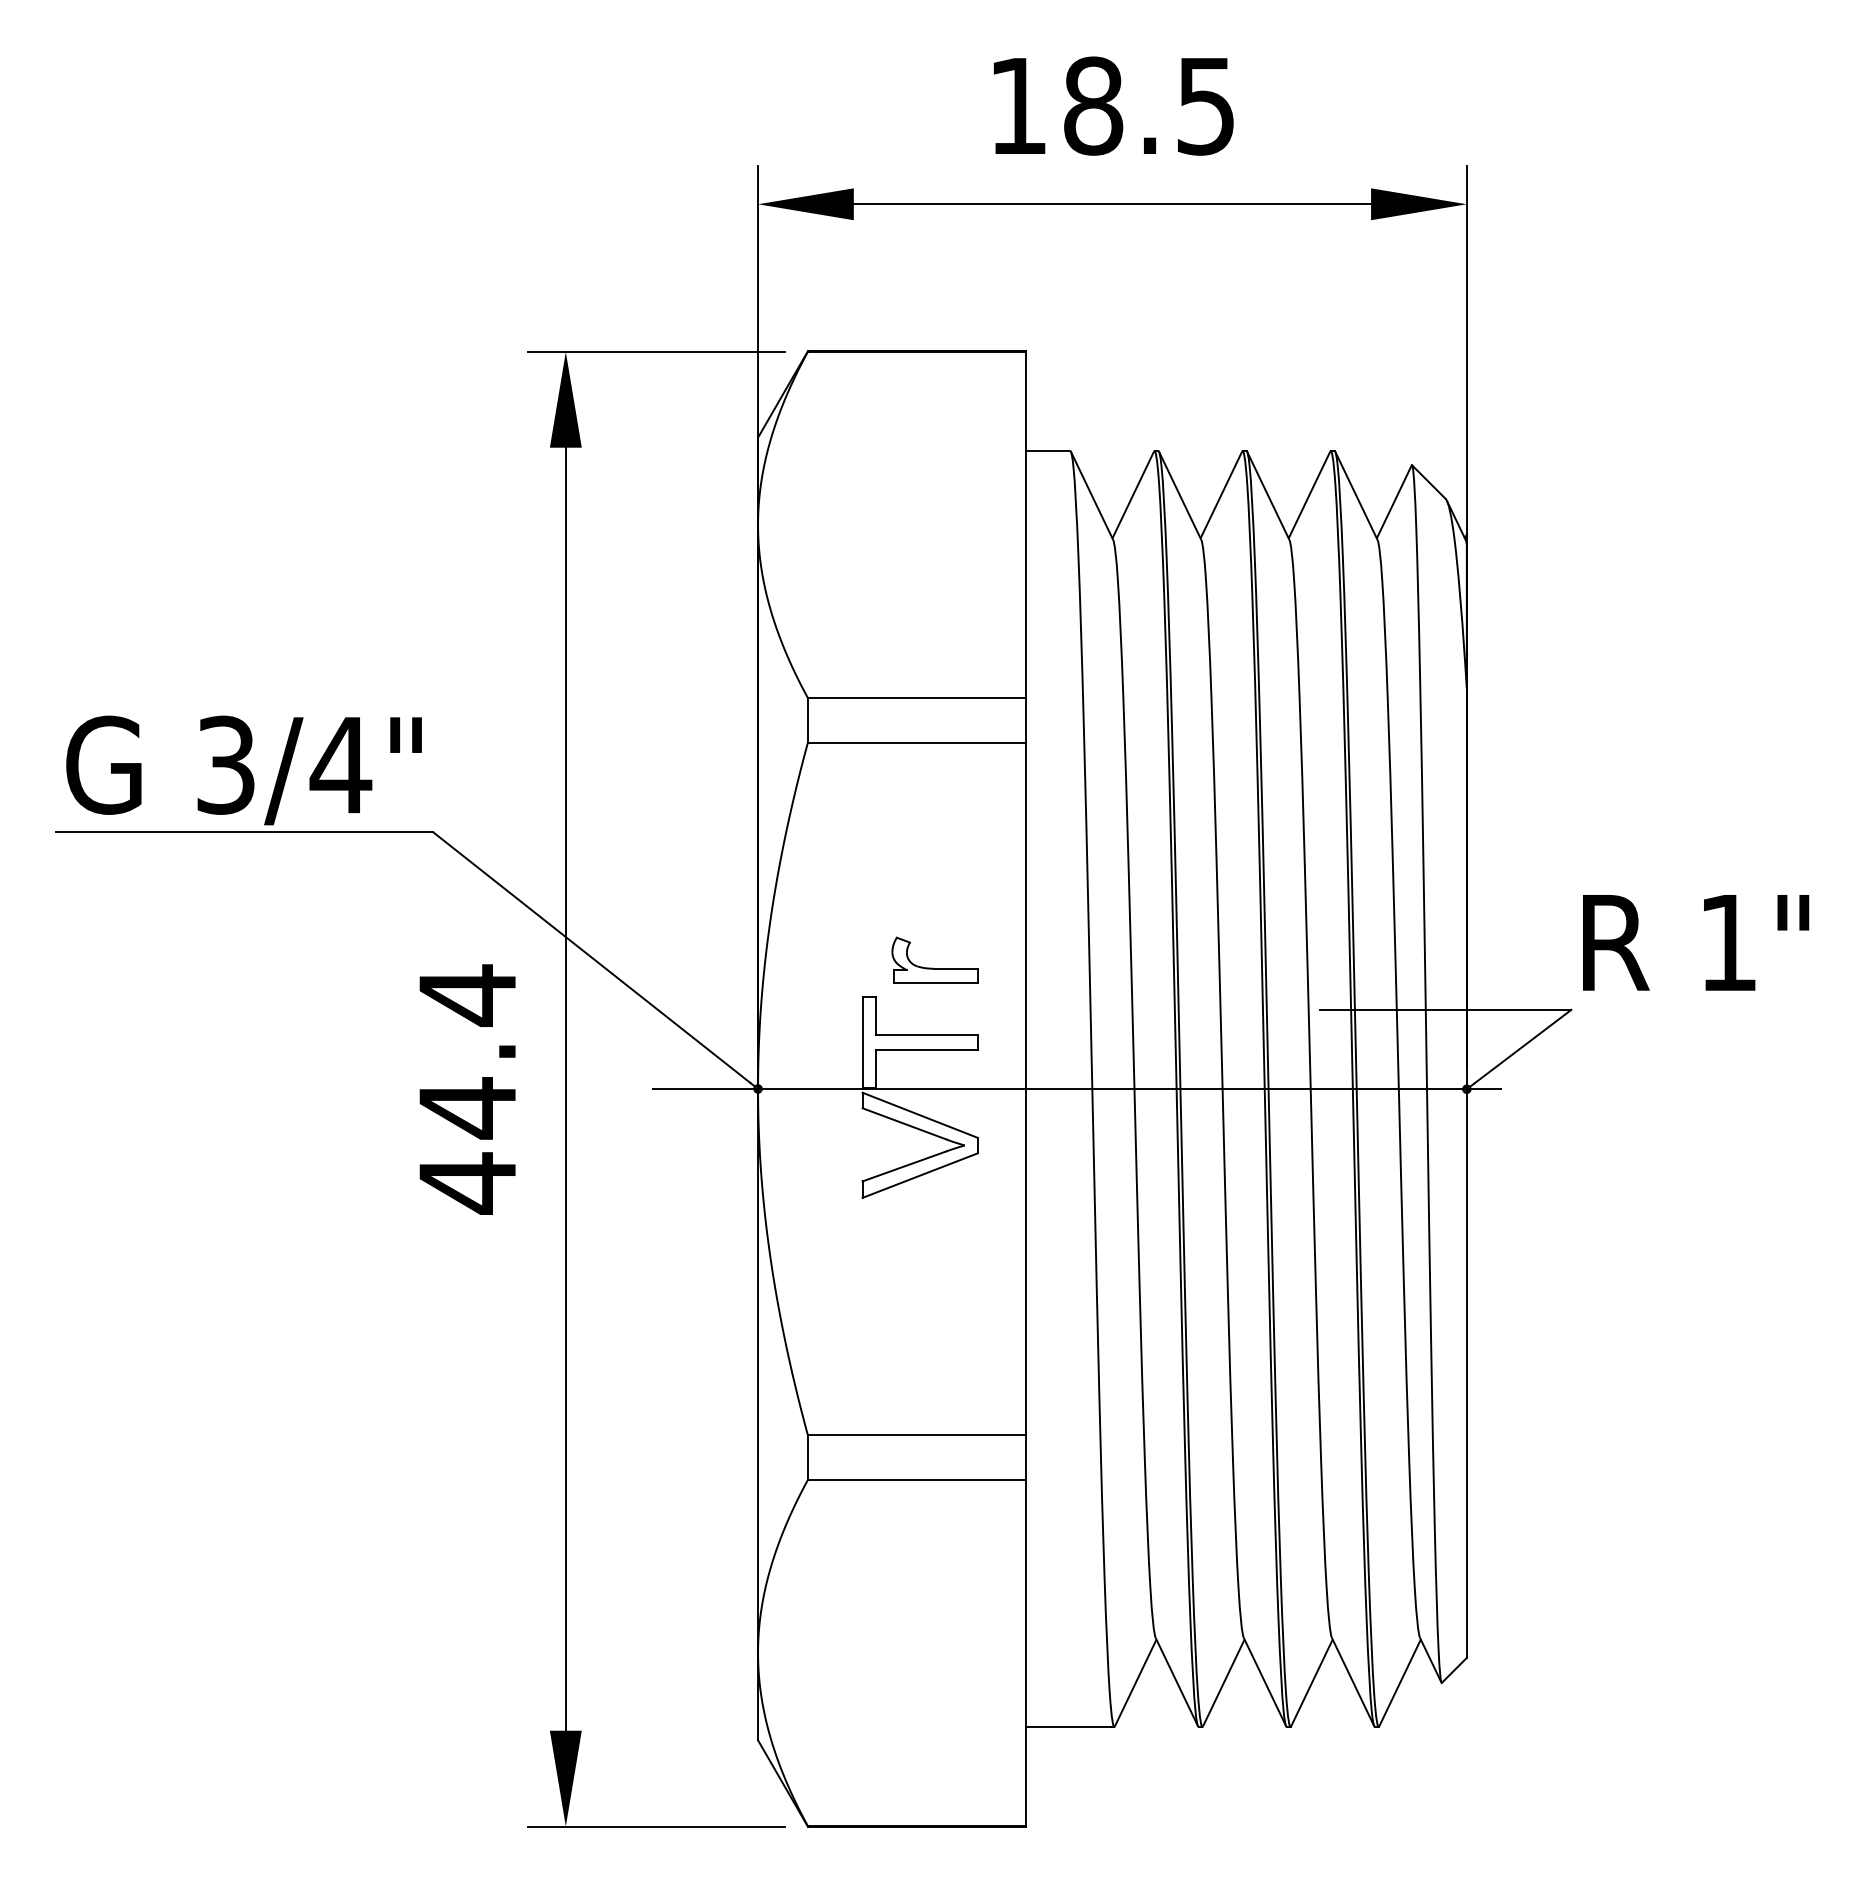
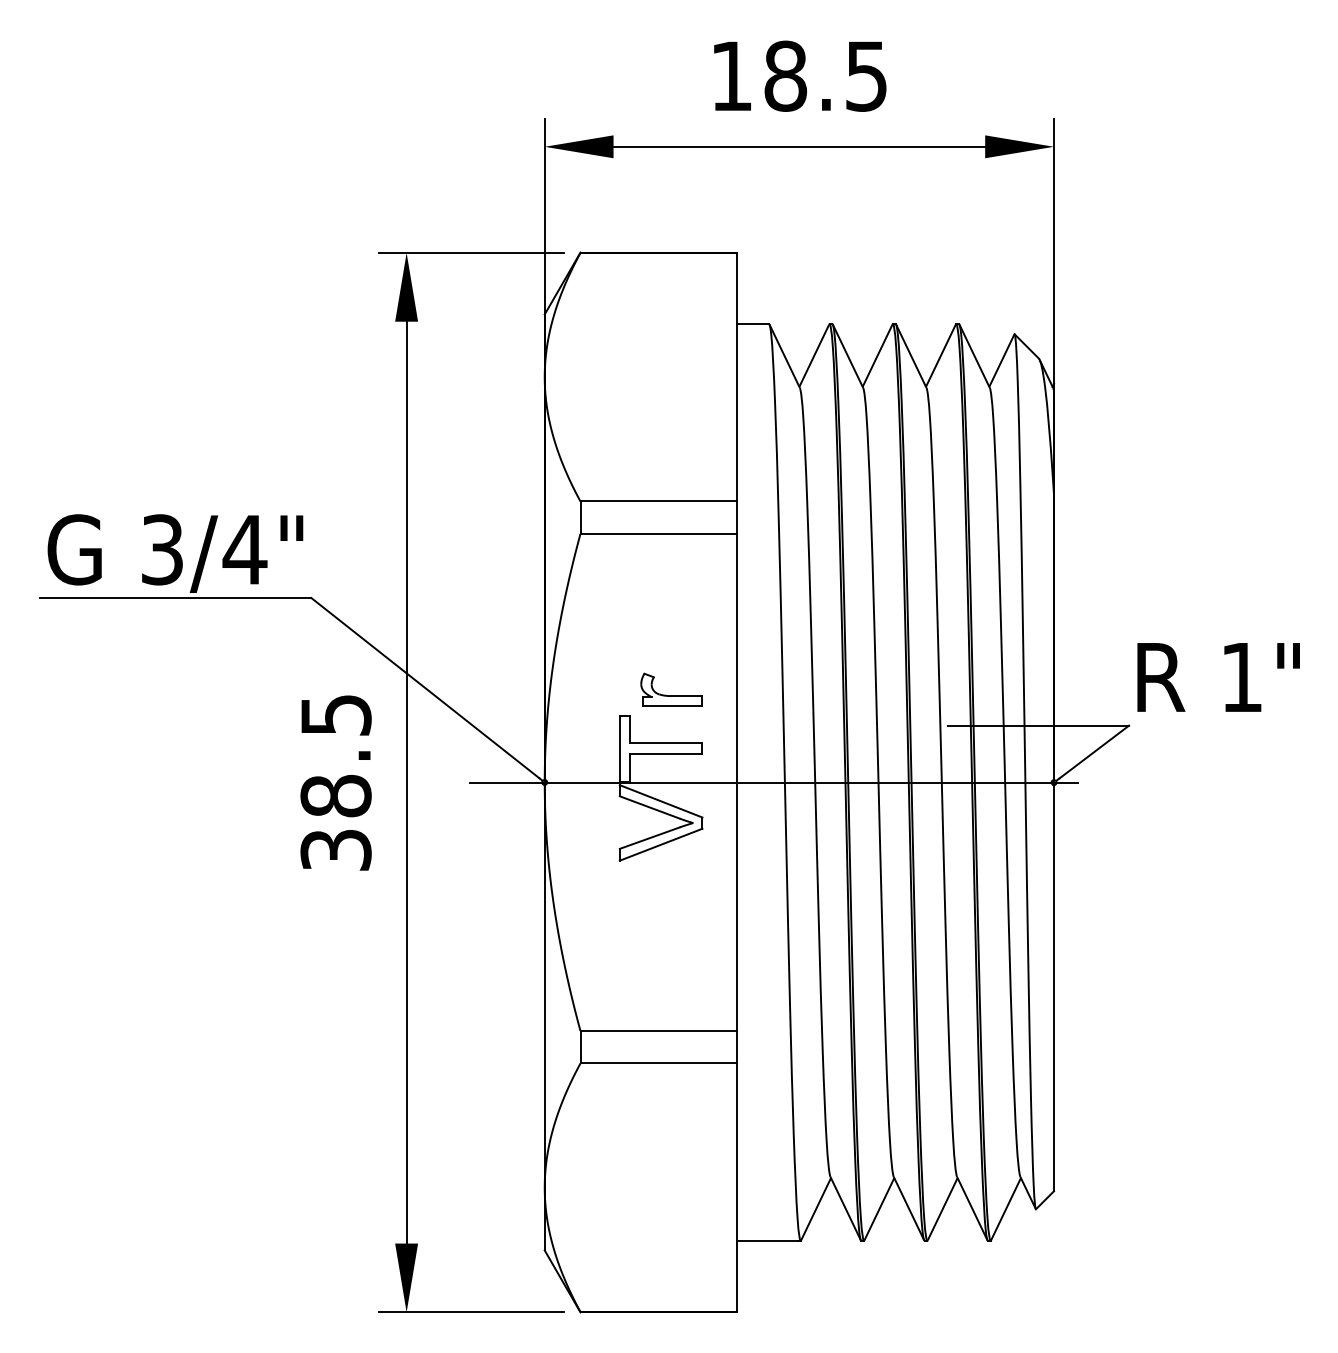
text: (467, 1089) -> (335, 782), 44.4 -> 38.5

